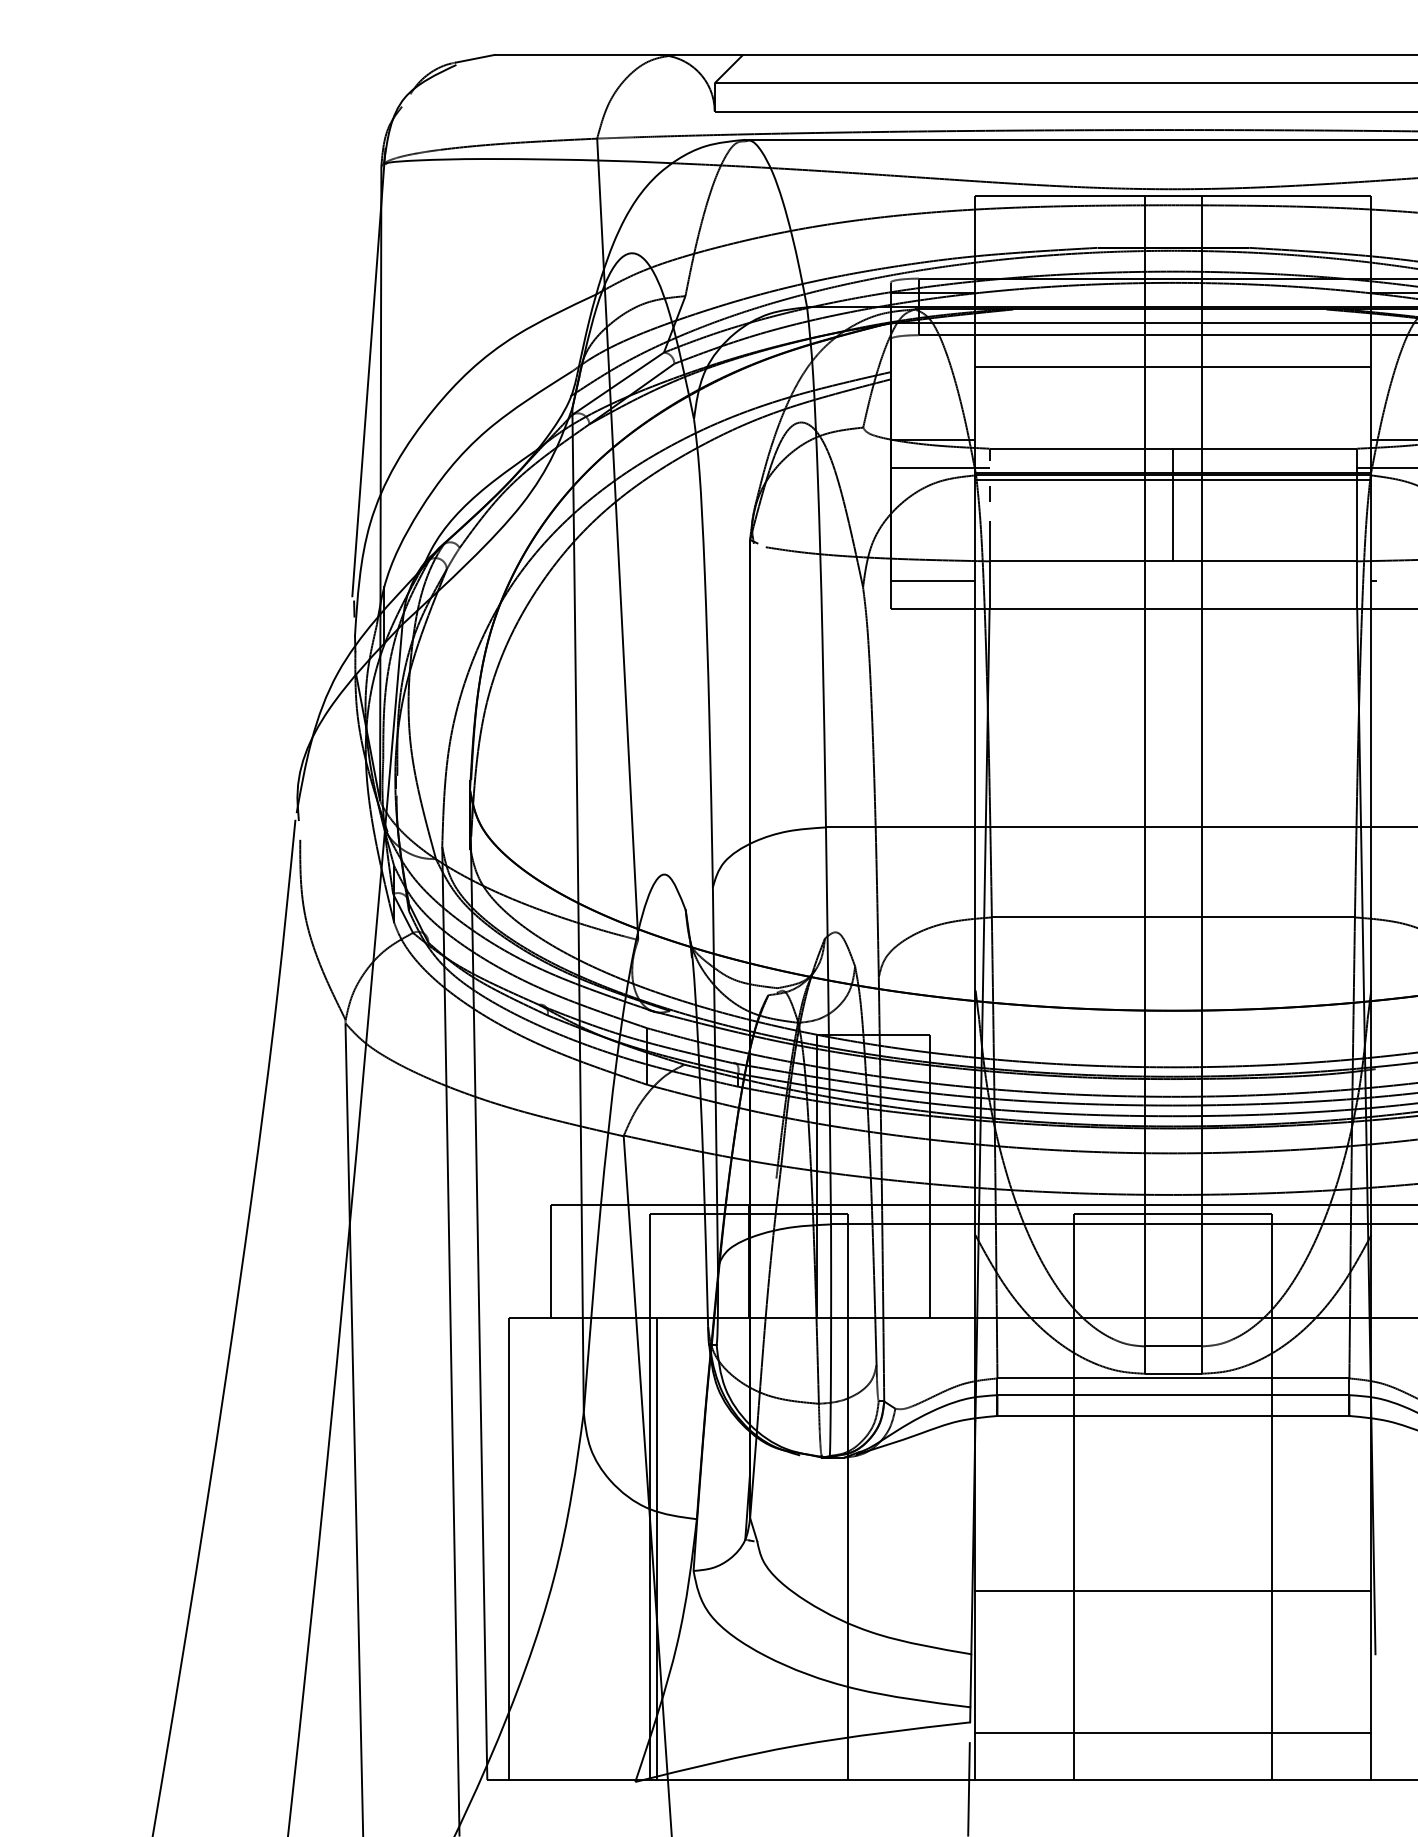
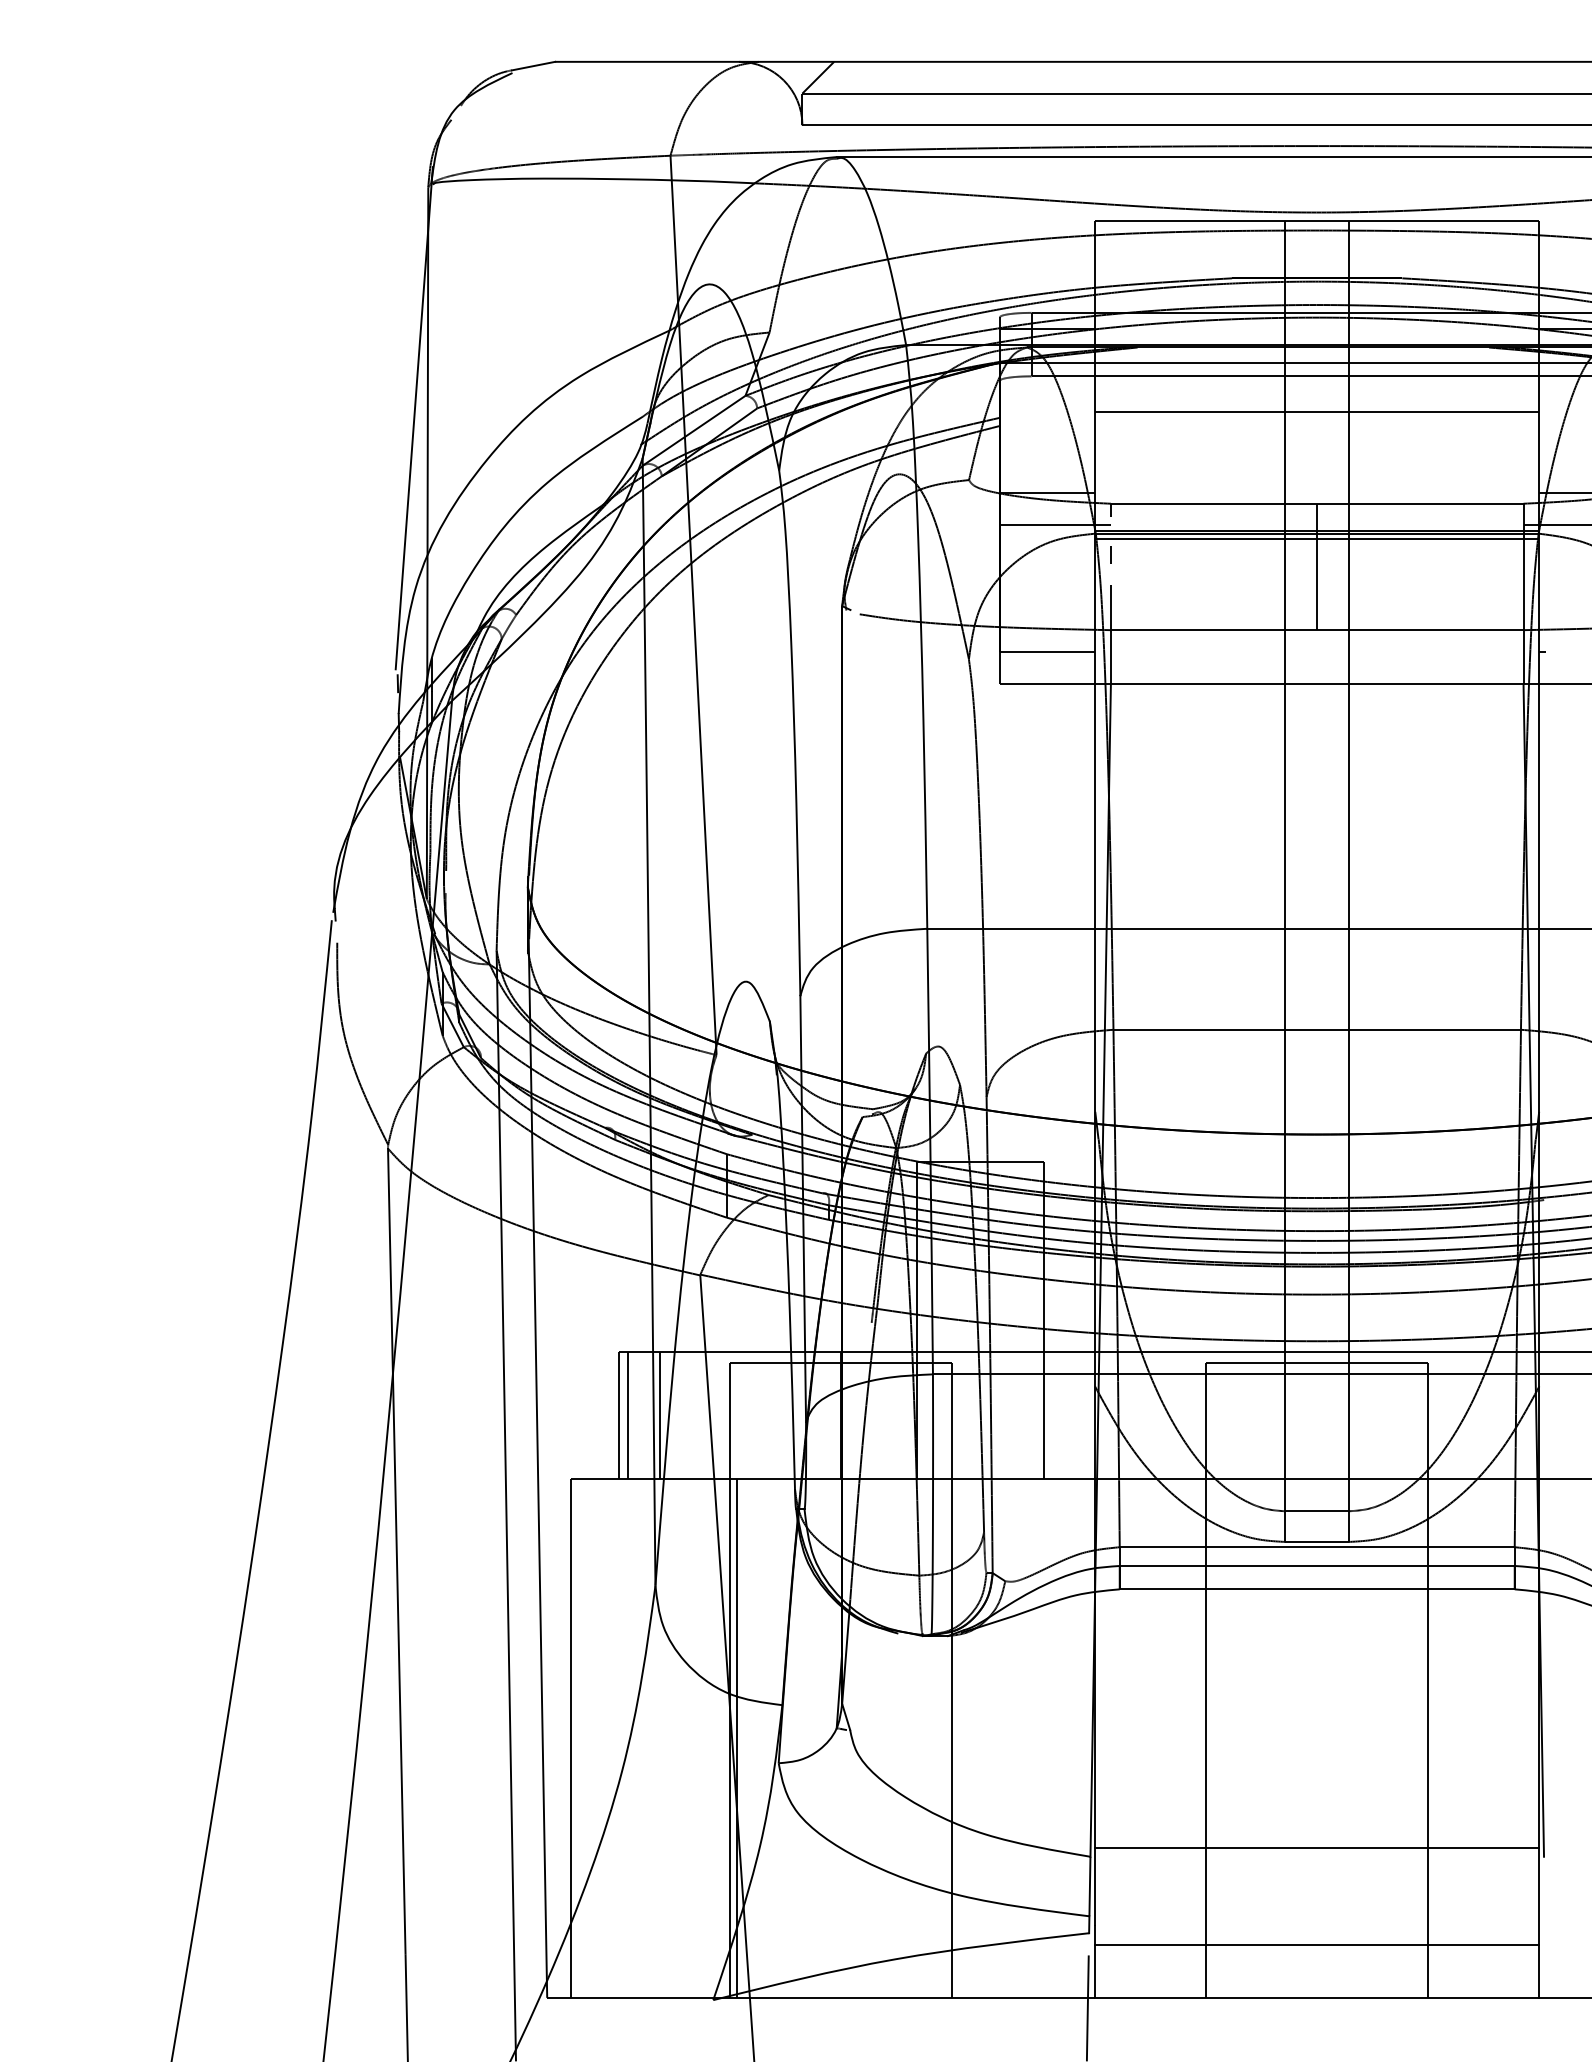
line: (559, 1261) -> (628, 1415), added
line: (587, 1261) -> (659, 1415), added
line: (1173, 1591) -> (1317, 1848), moved

